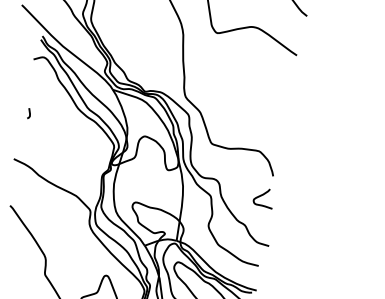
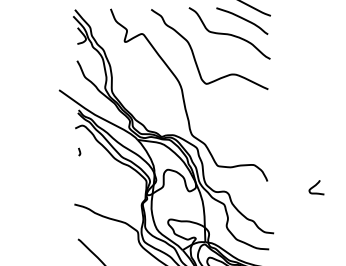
line: (29, 113) -> (79, 151), moved
curve: (262, 196) -> (315, 186), moved

